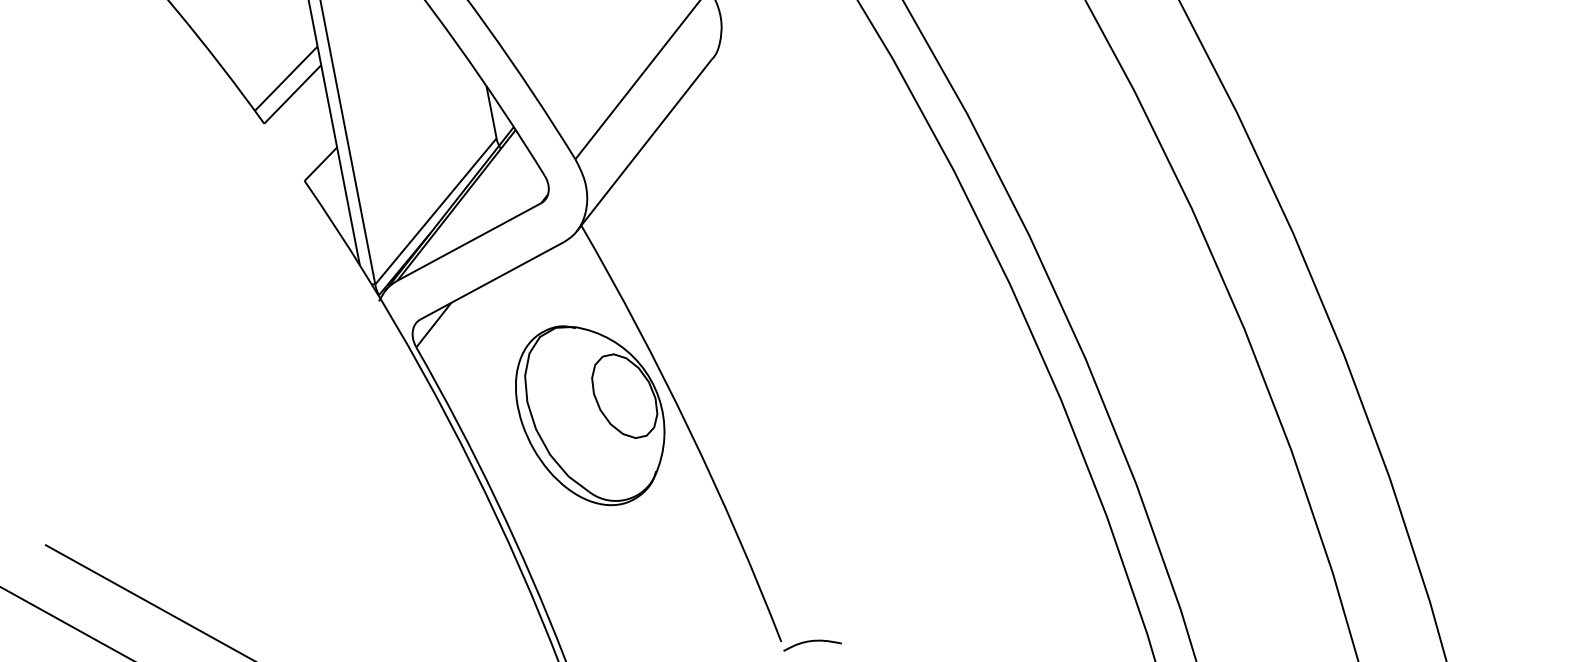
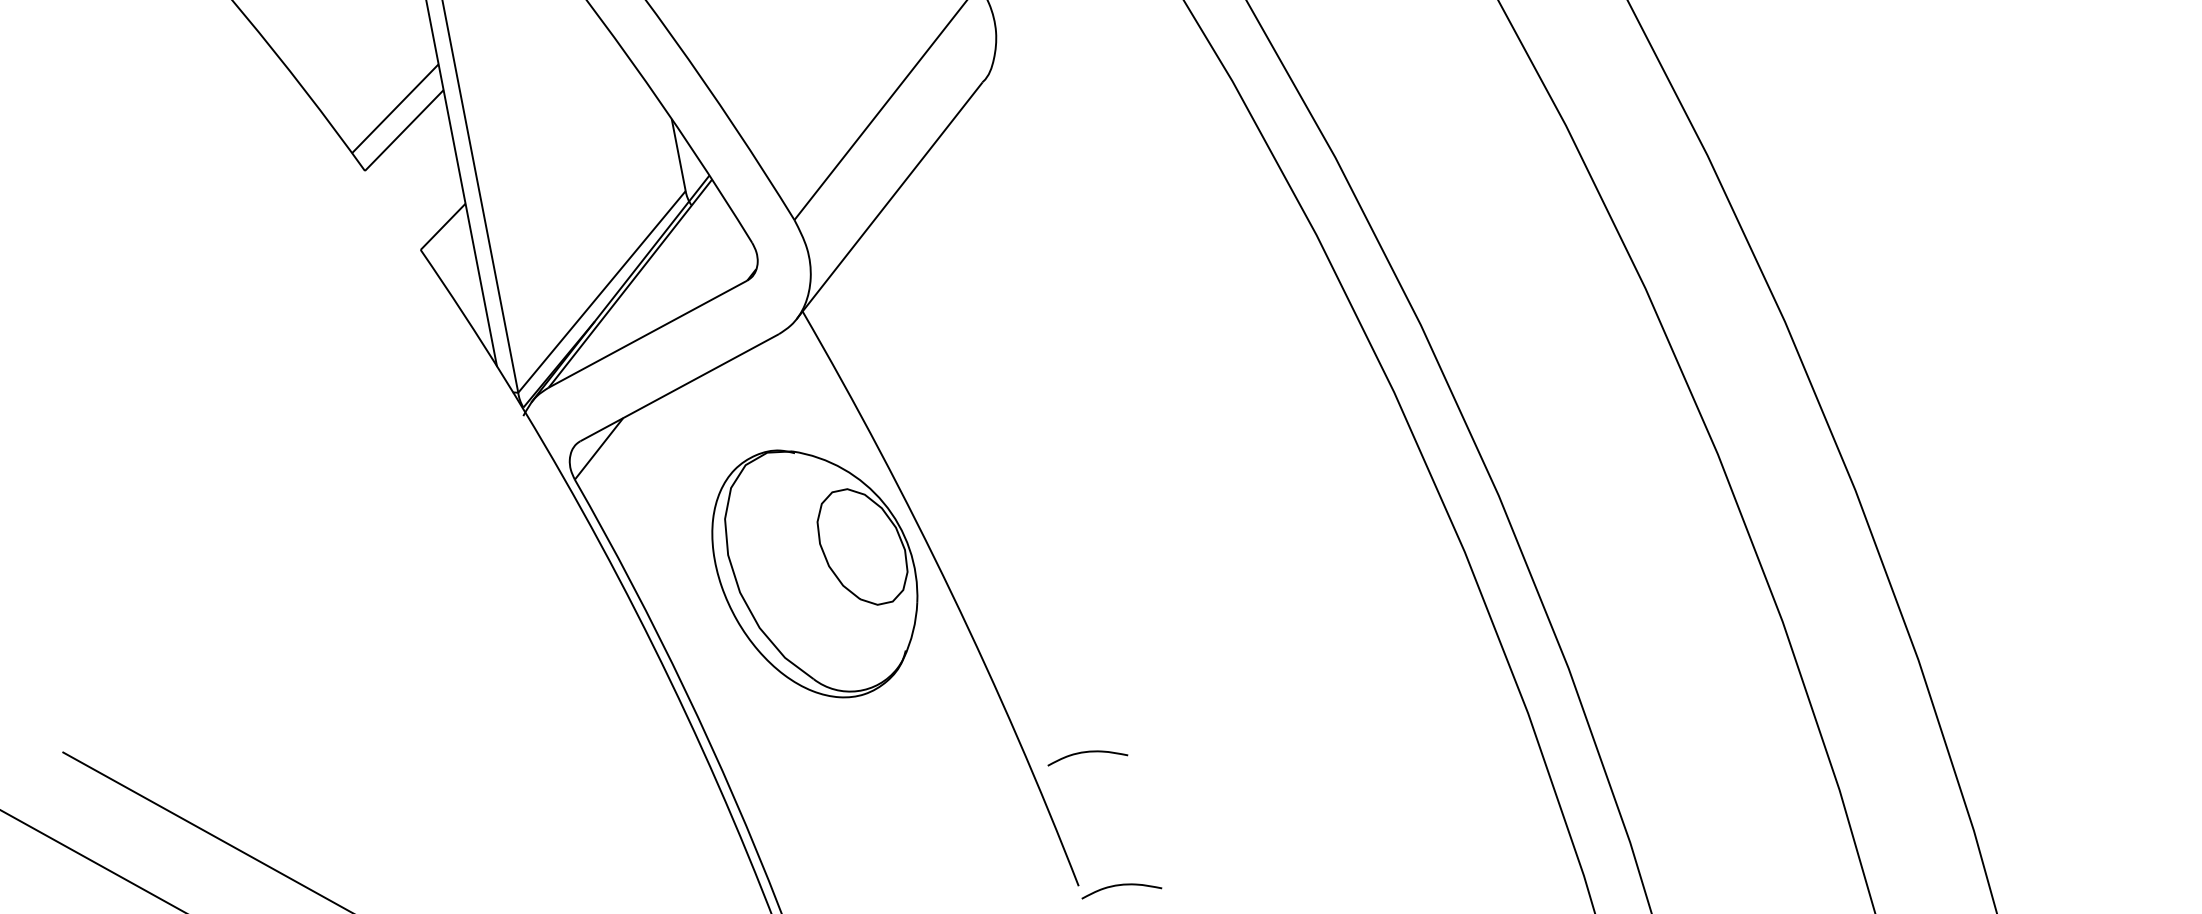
part: (787, 549) -> (1087, 758), added

